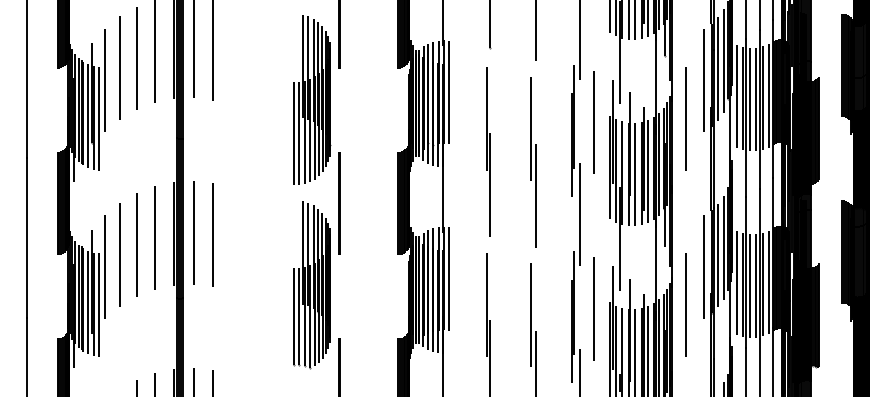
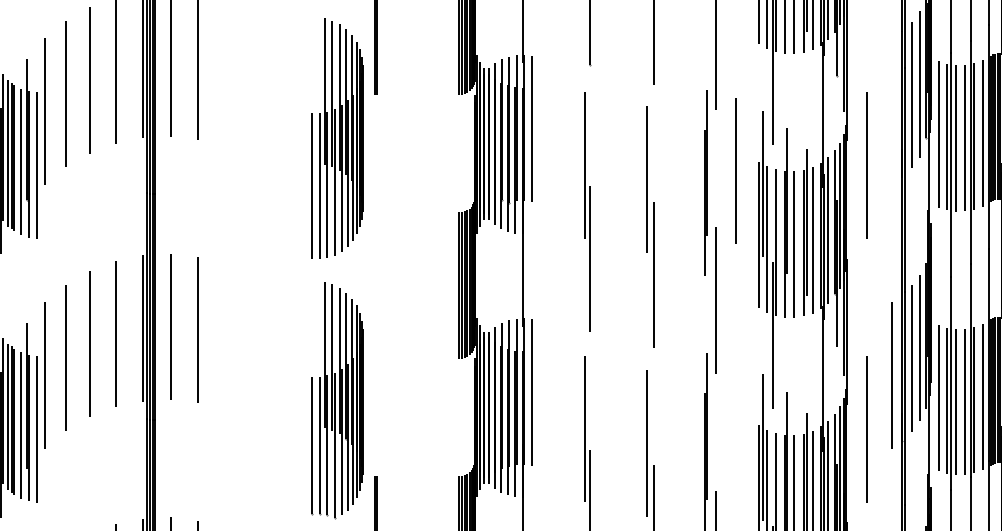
line: (704, 80) -> (892, 111), removed
line: (339, 203) -> (376, 285), removed
line: (593, 308) -> (735, 433), removed

